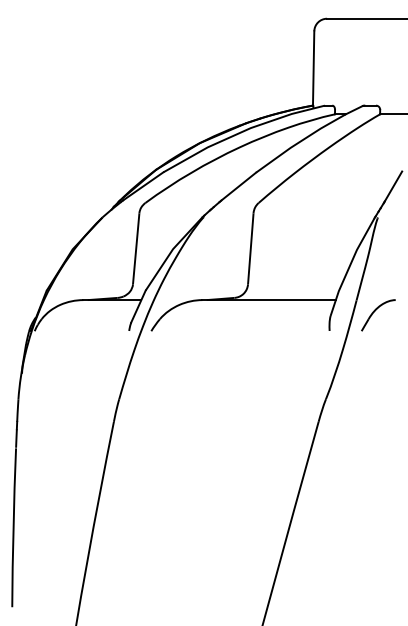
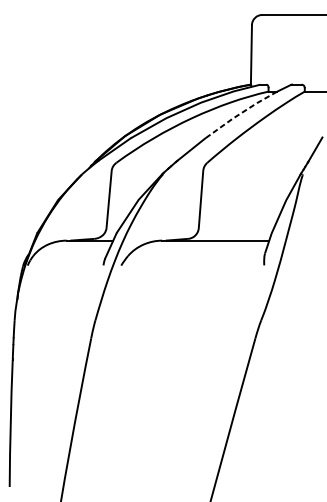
line: (299, 141) -> (240, 113), solid -> dashed
part: (378, 315) -> (303, 253), removed

